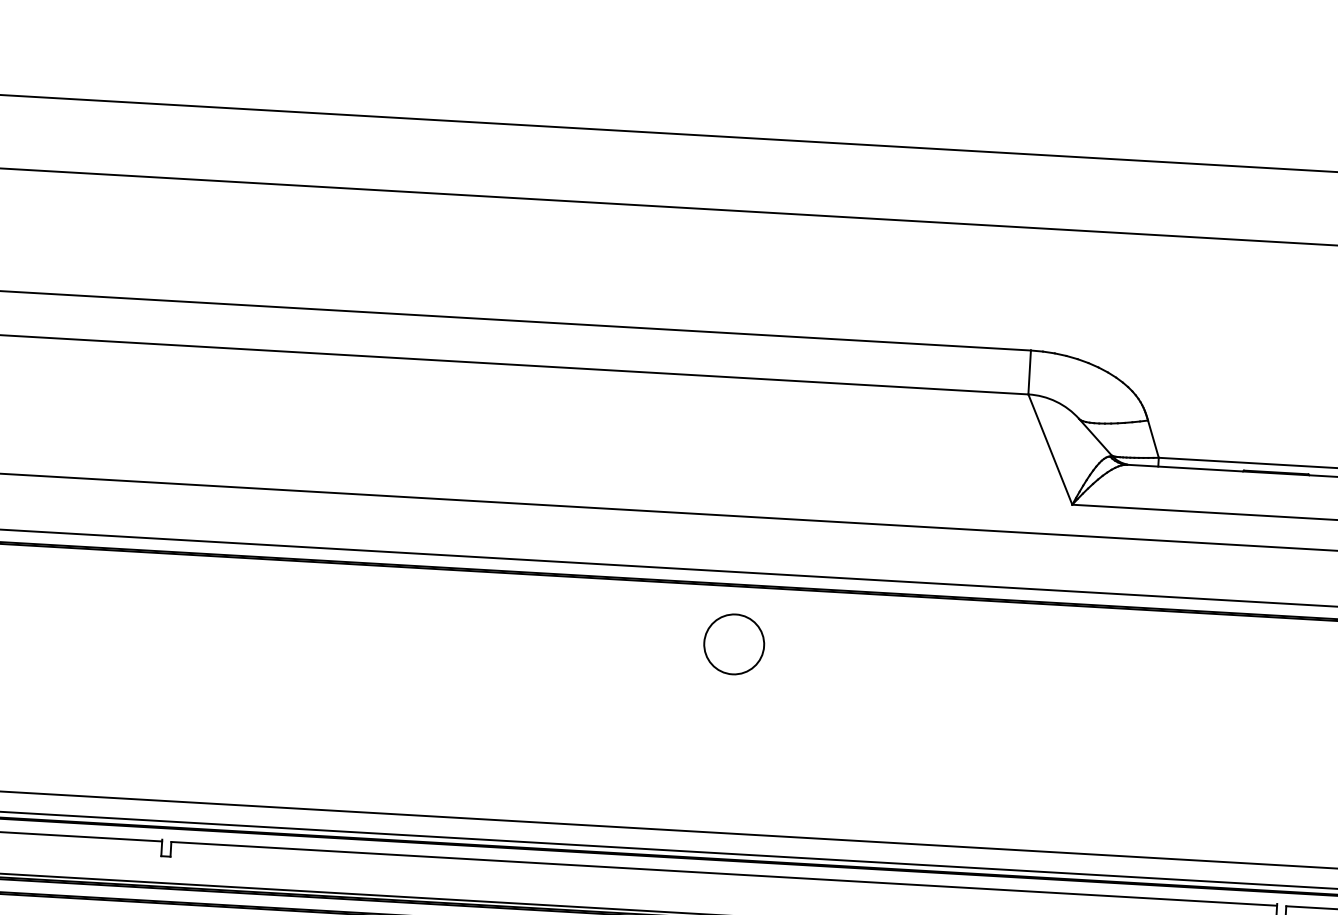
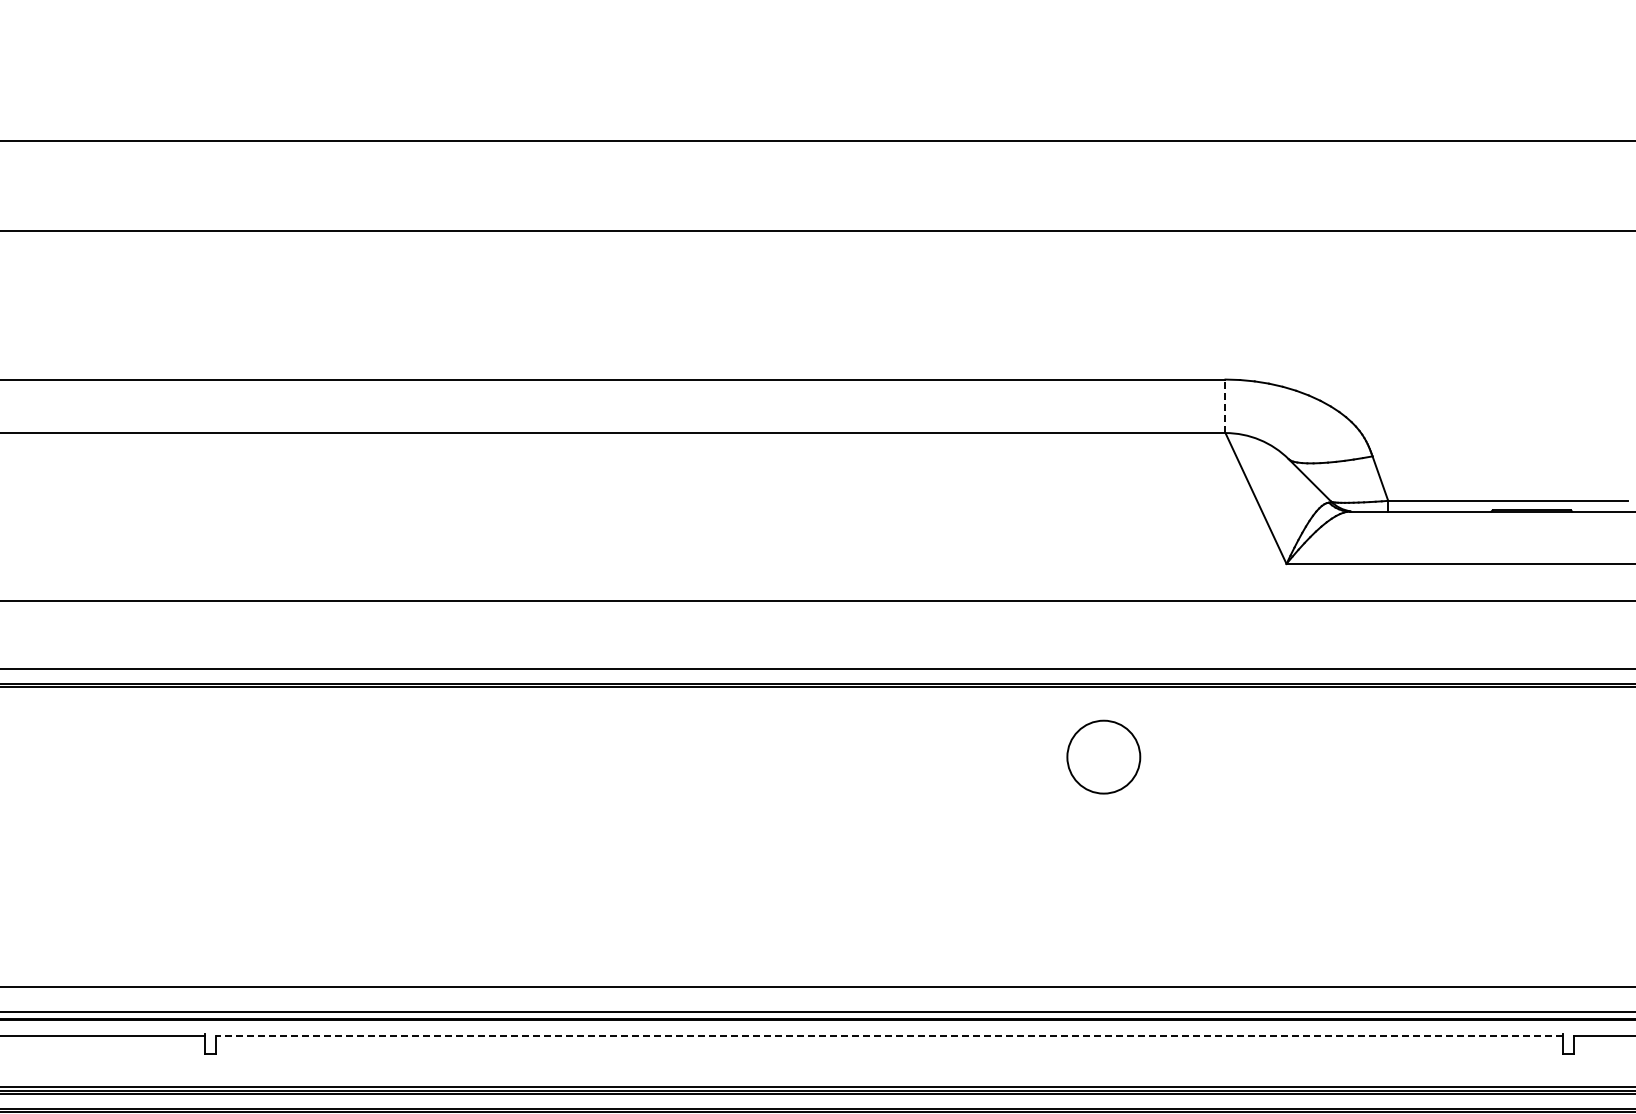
line: (1029, 372) -> (1225, 406), solid -> dashed
circle: (733, 643) -> (1103, 756), moved
line: (724, 873) -> (889, 1036), solid -> dashed

